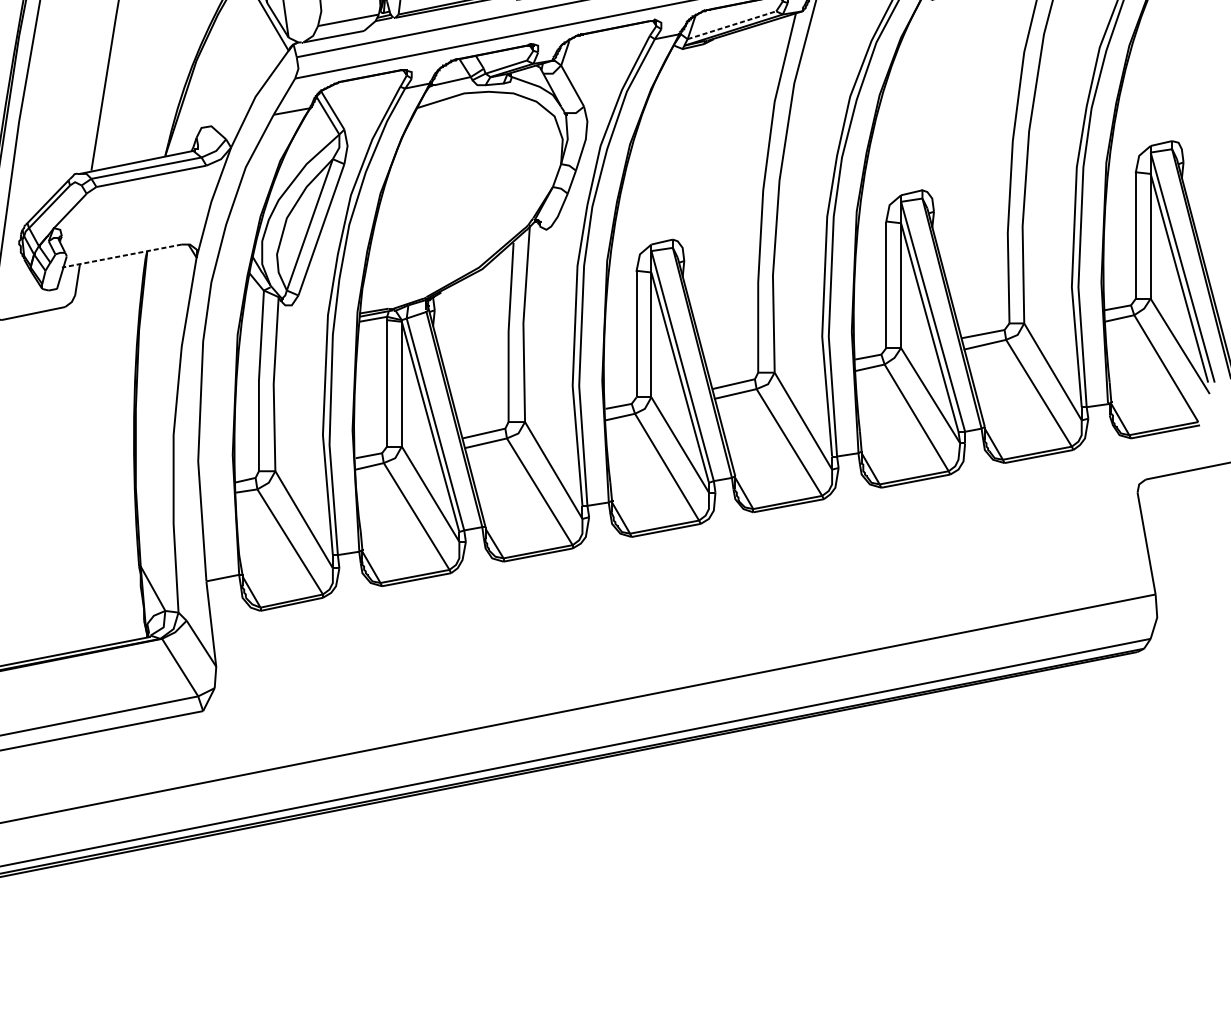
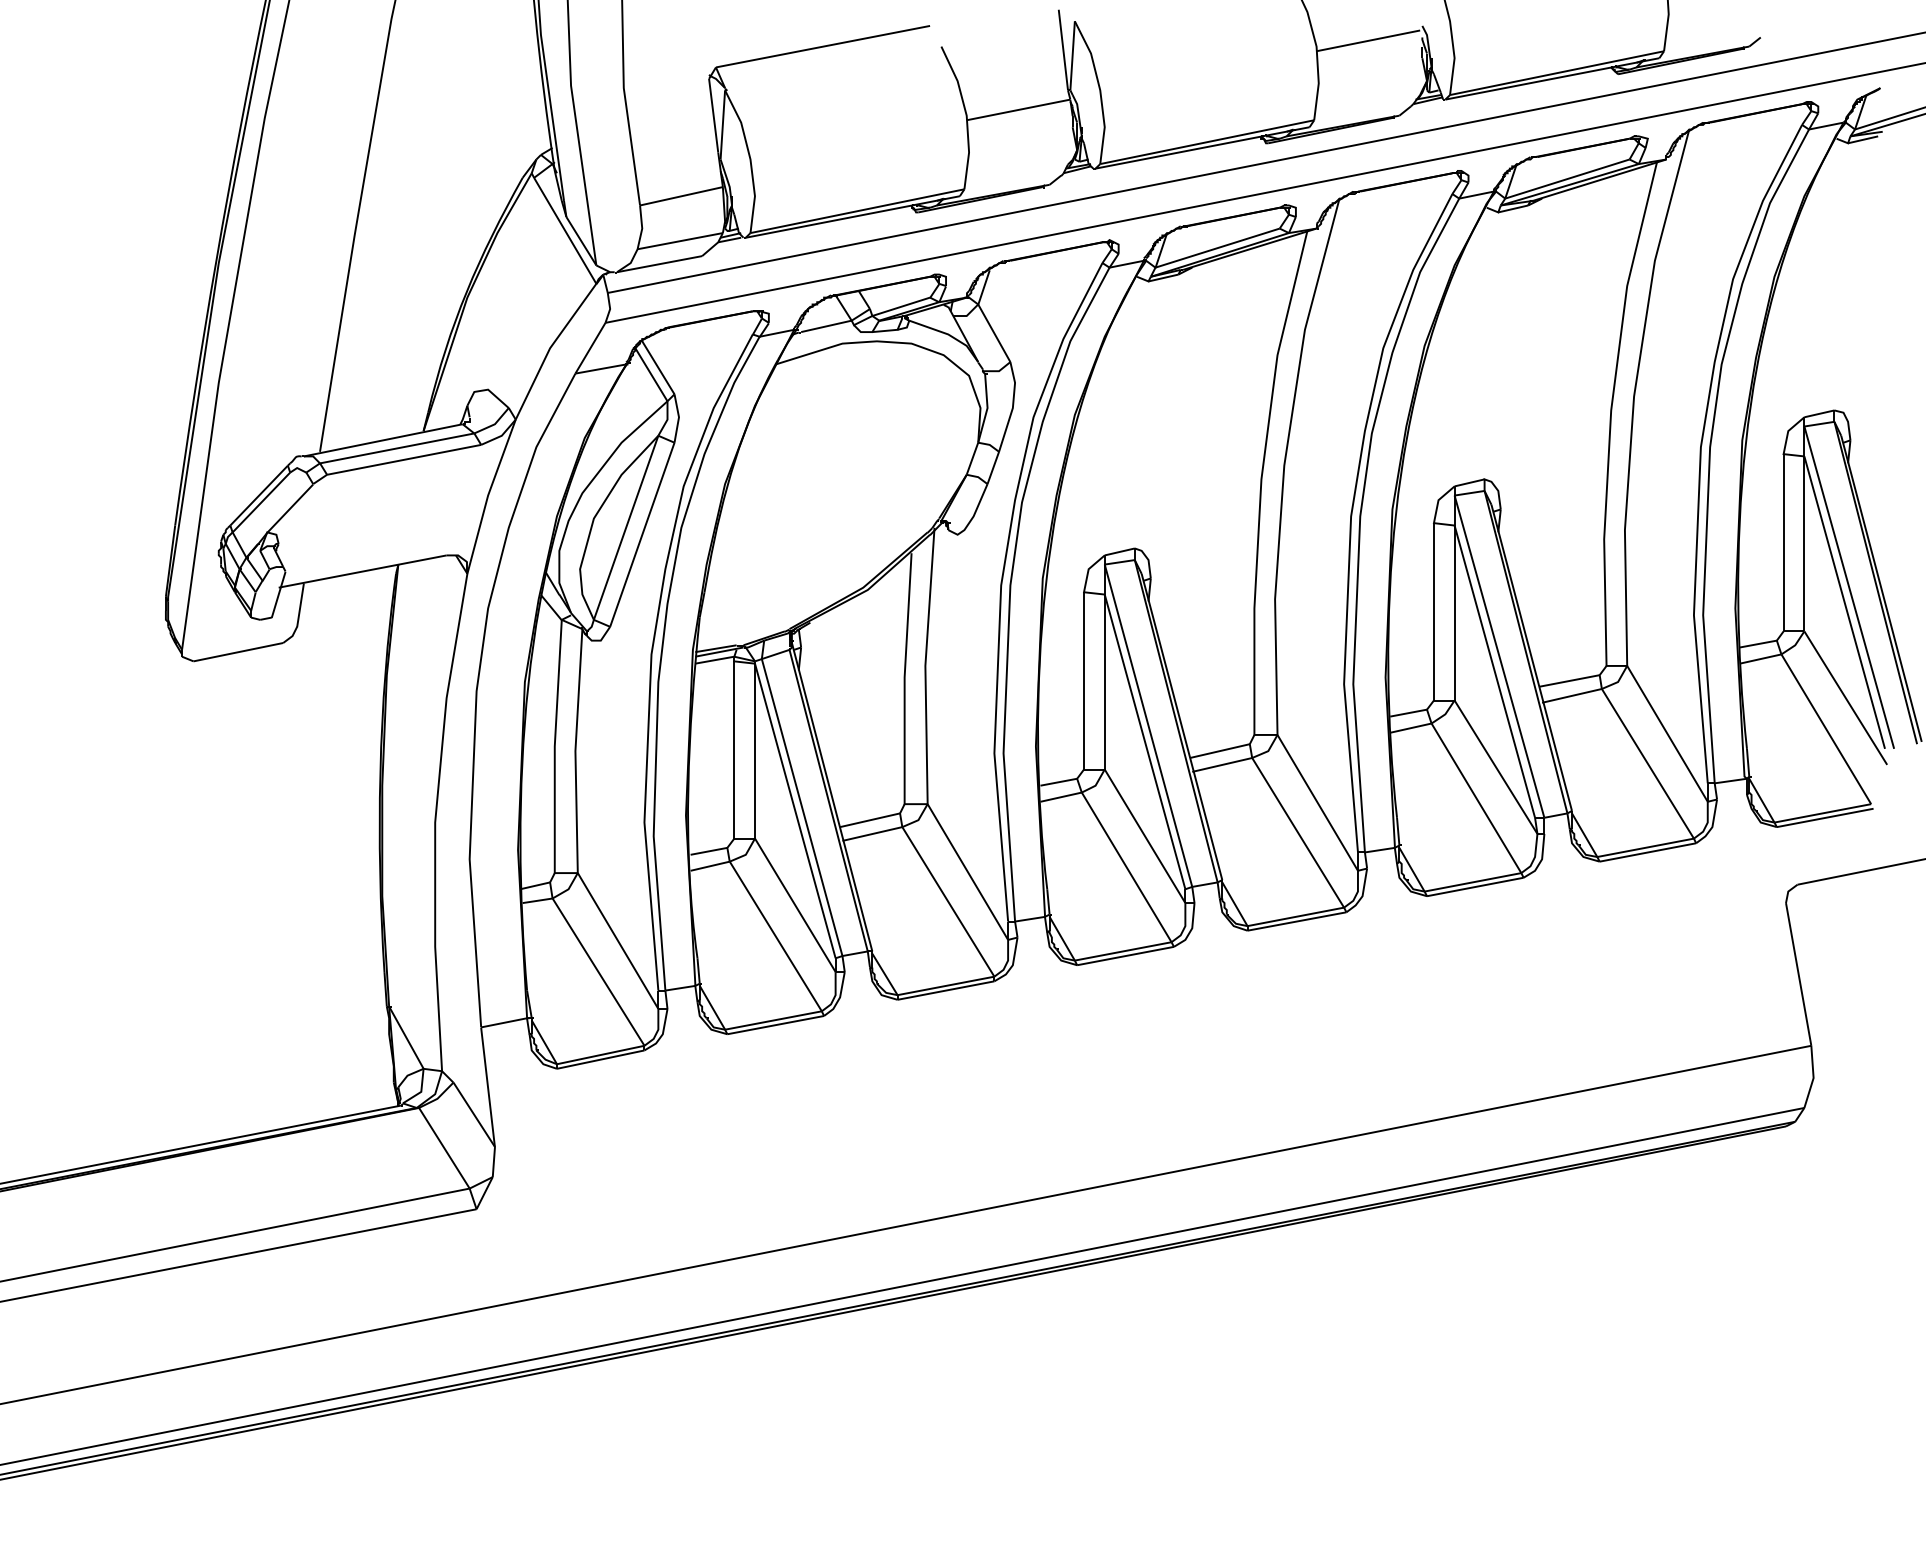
line: (732, 24) -> (1218, 247), dashed -> solid
line: (121, 256) -> (362, 571), dashed -> solid

